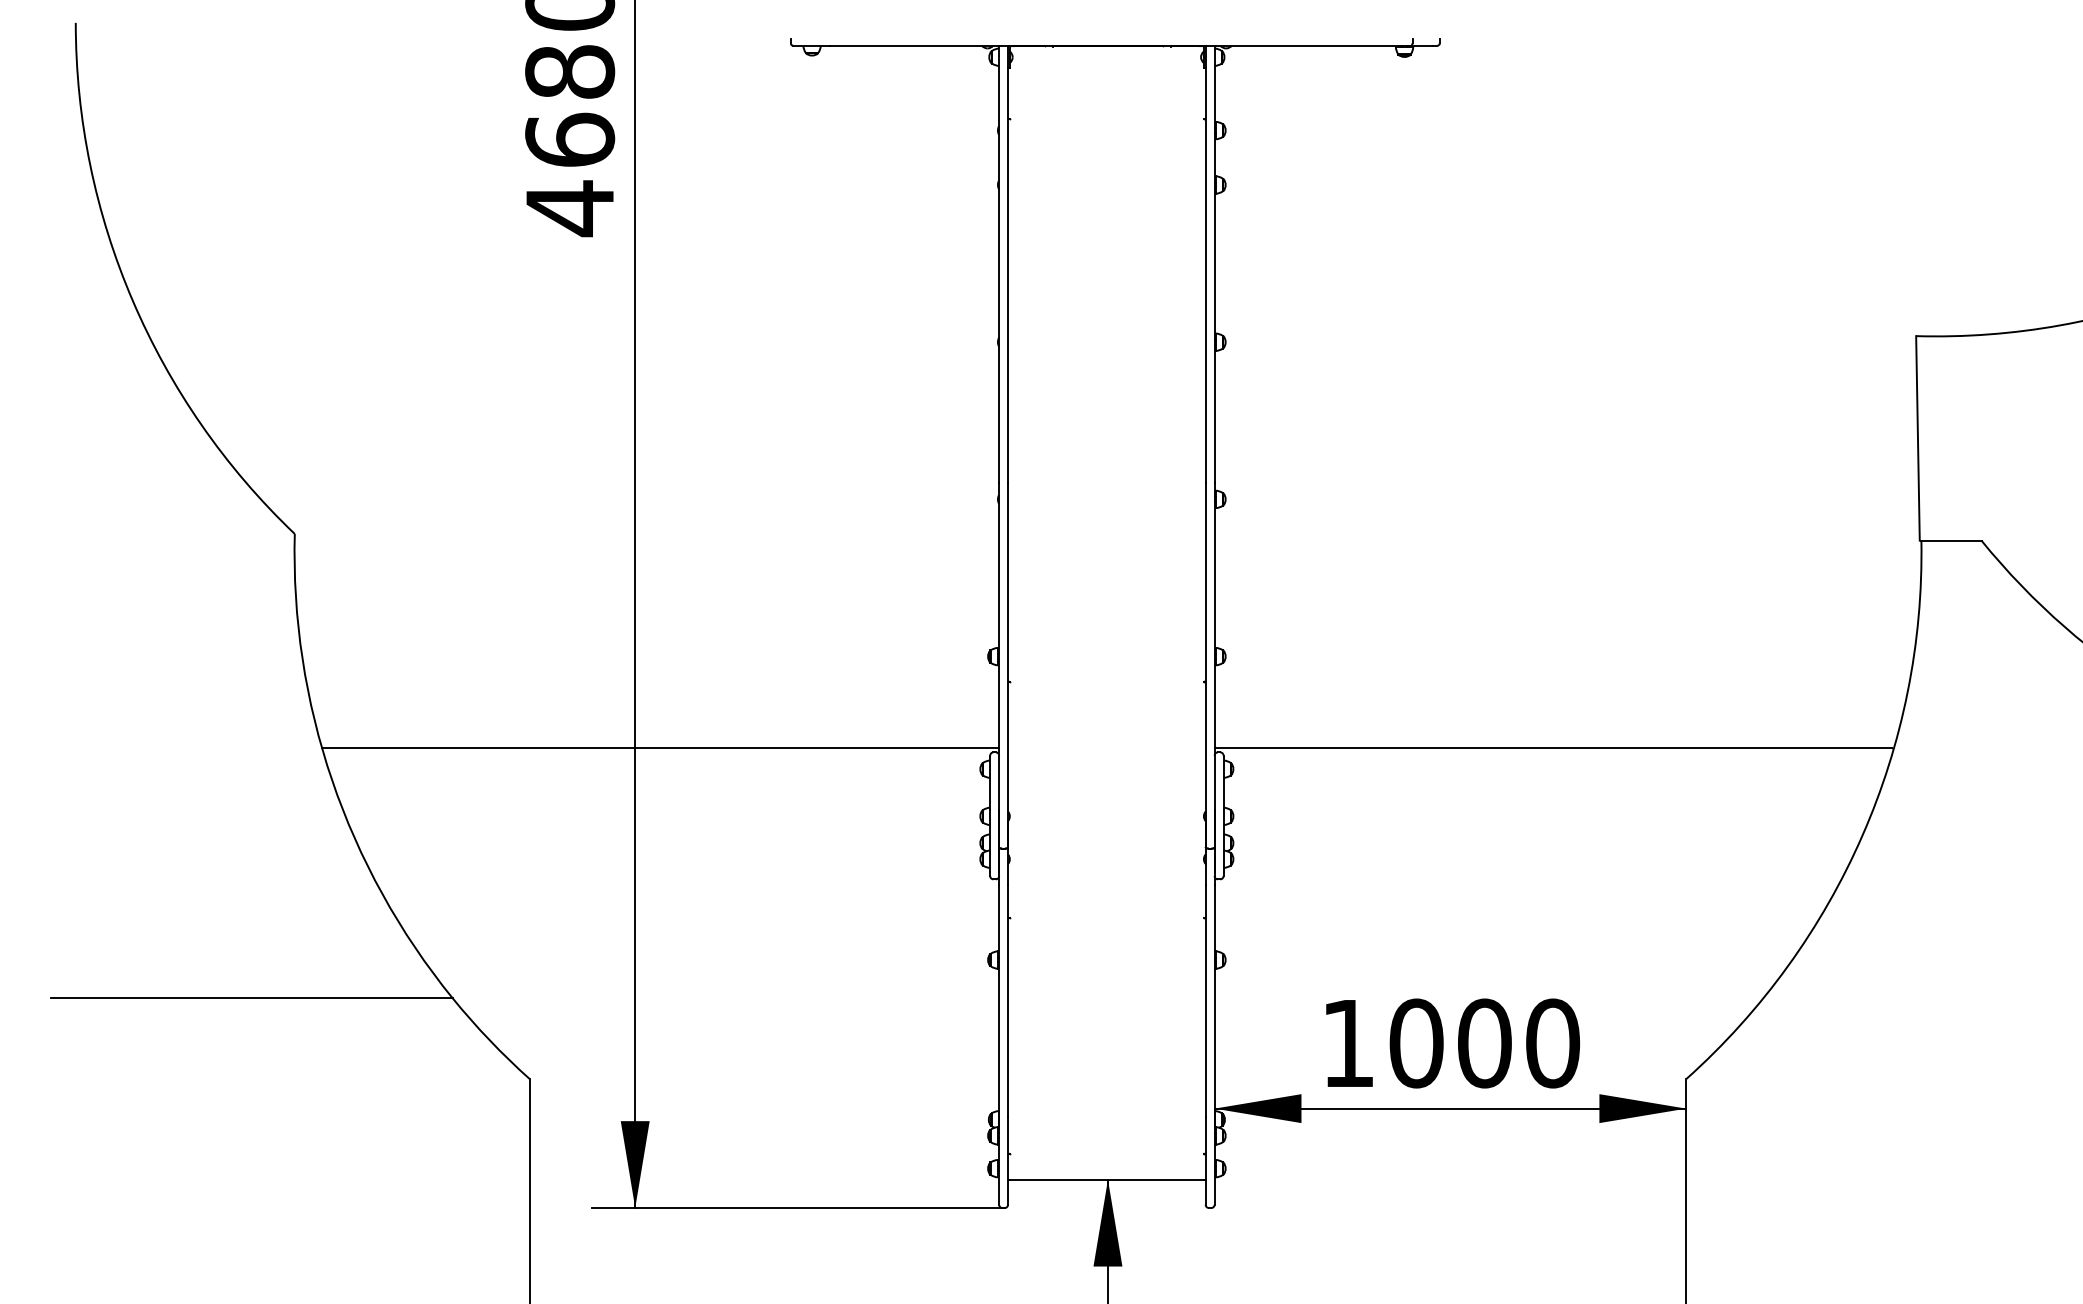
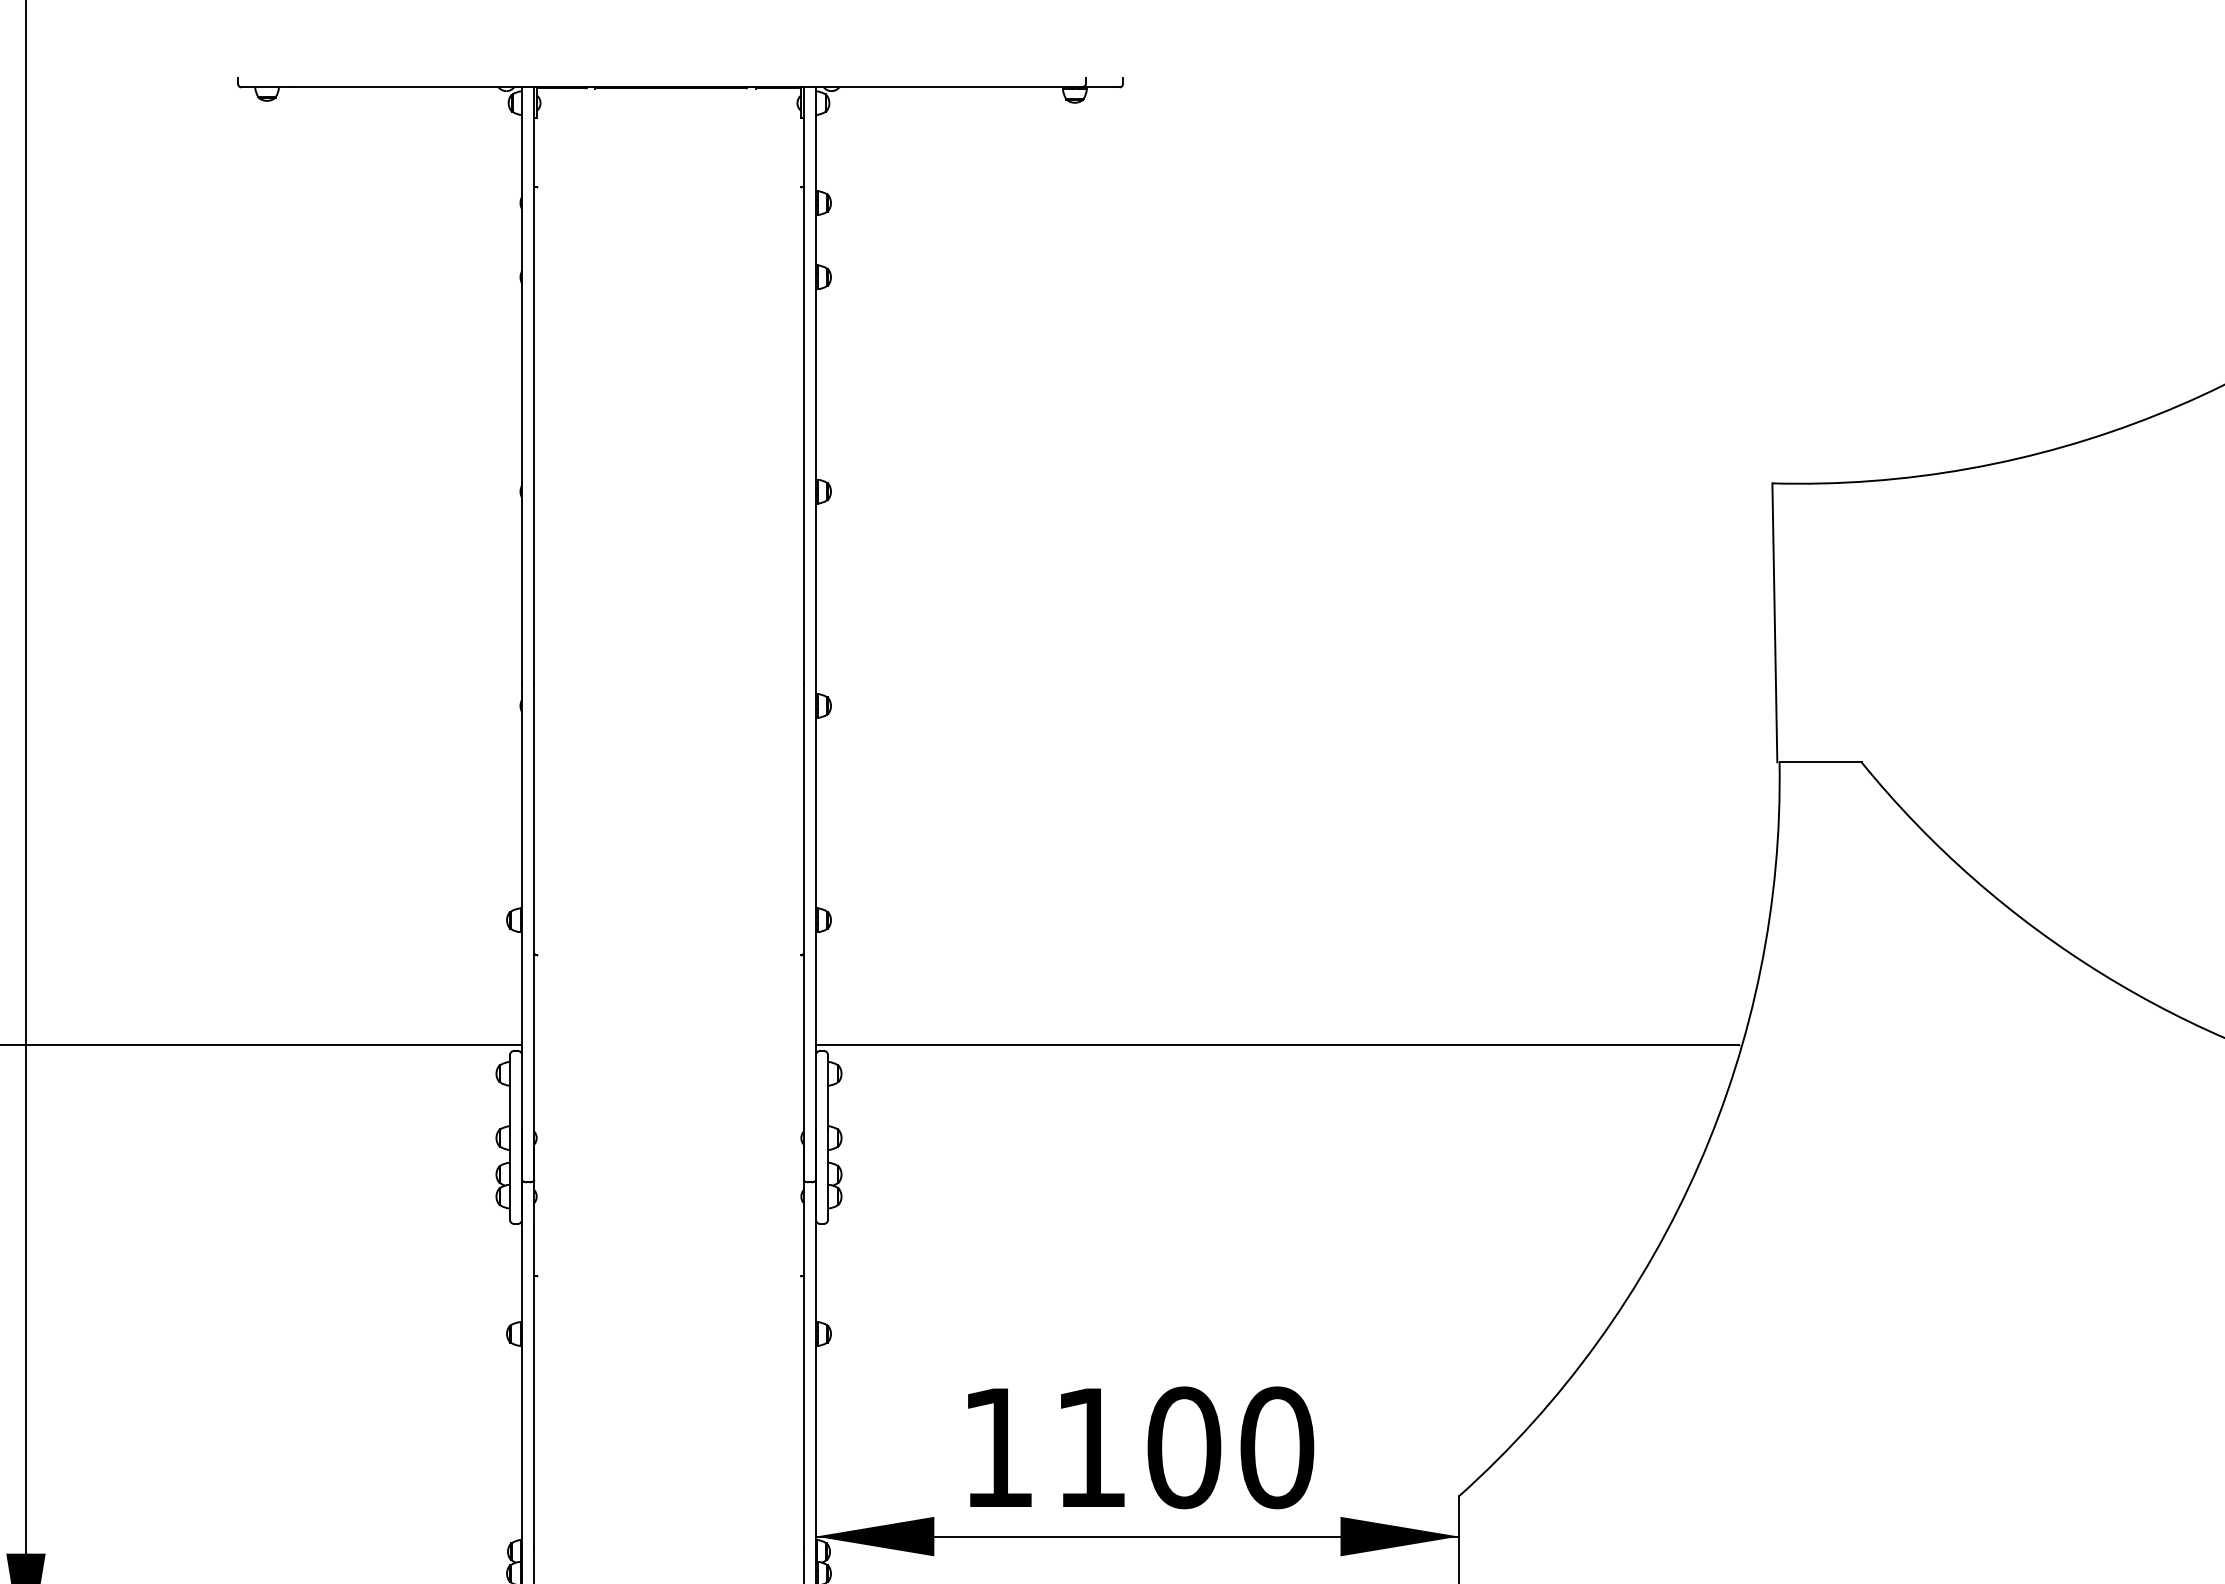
text: (1416, 1043) -> (1091, 1447), 1000 -> 1100

